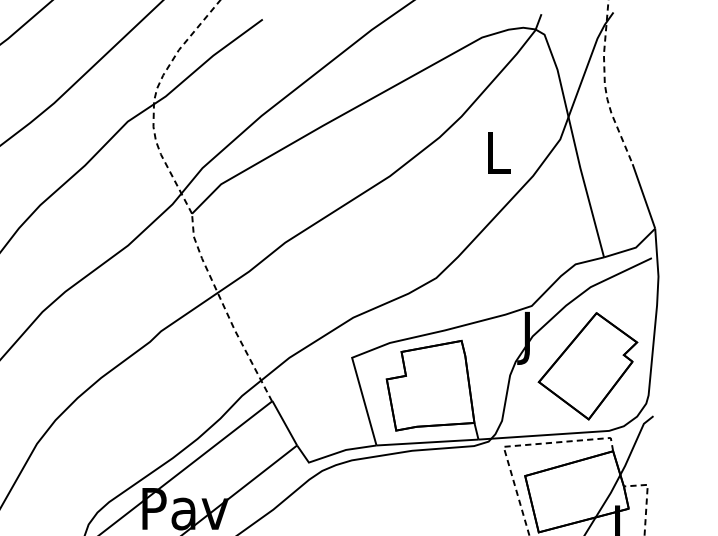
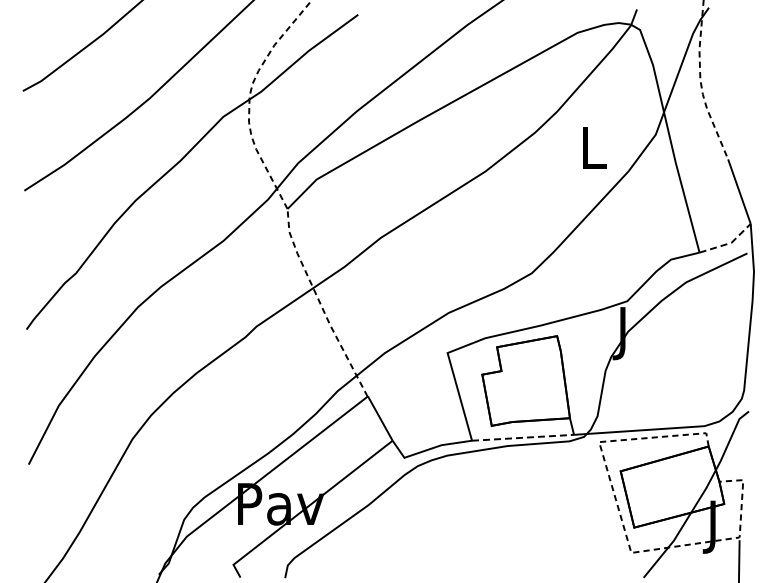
line: (633, 248) -> (729, 243), solid -> dashed
part: (587, 366) -> (683, 361), removed
line: (427, 442) -> (523, 437), solid -> dashed

